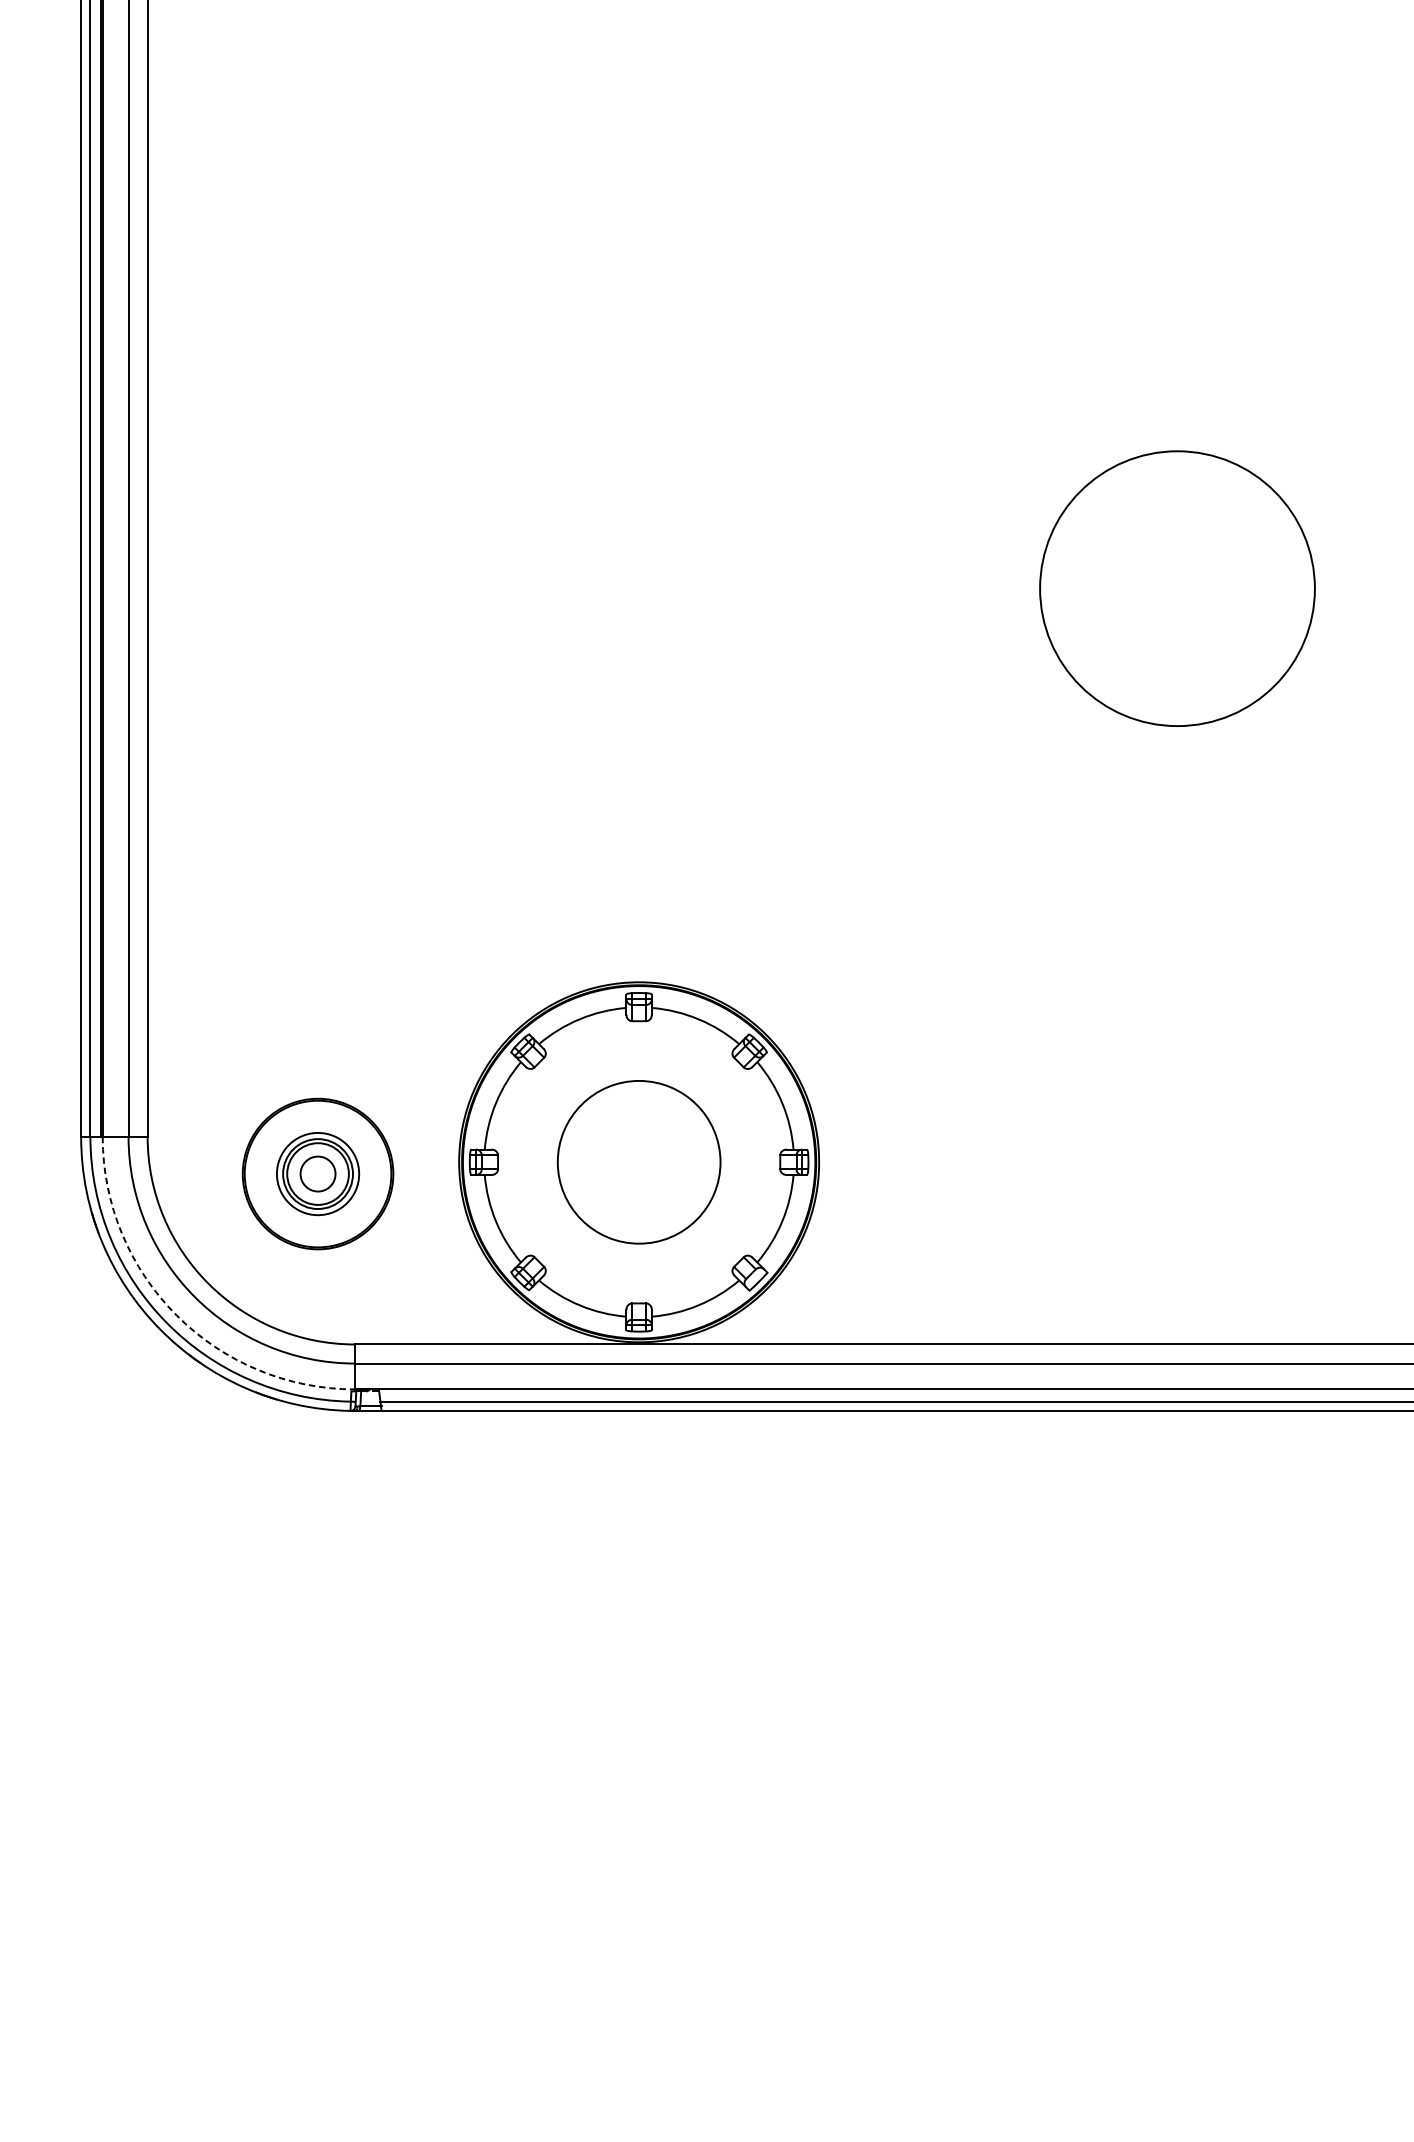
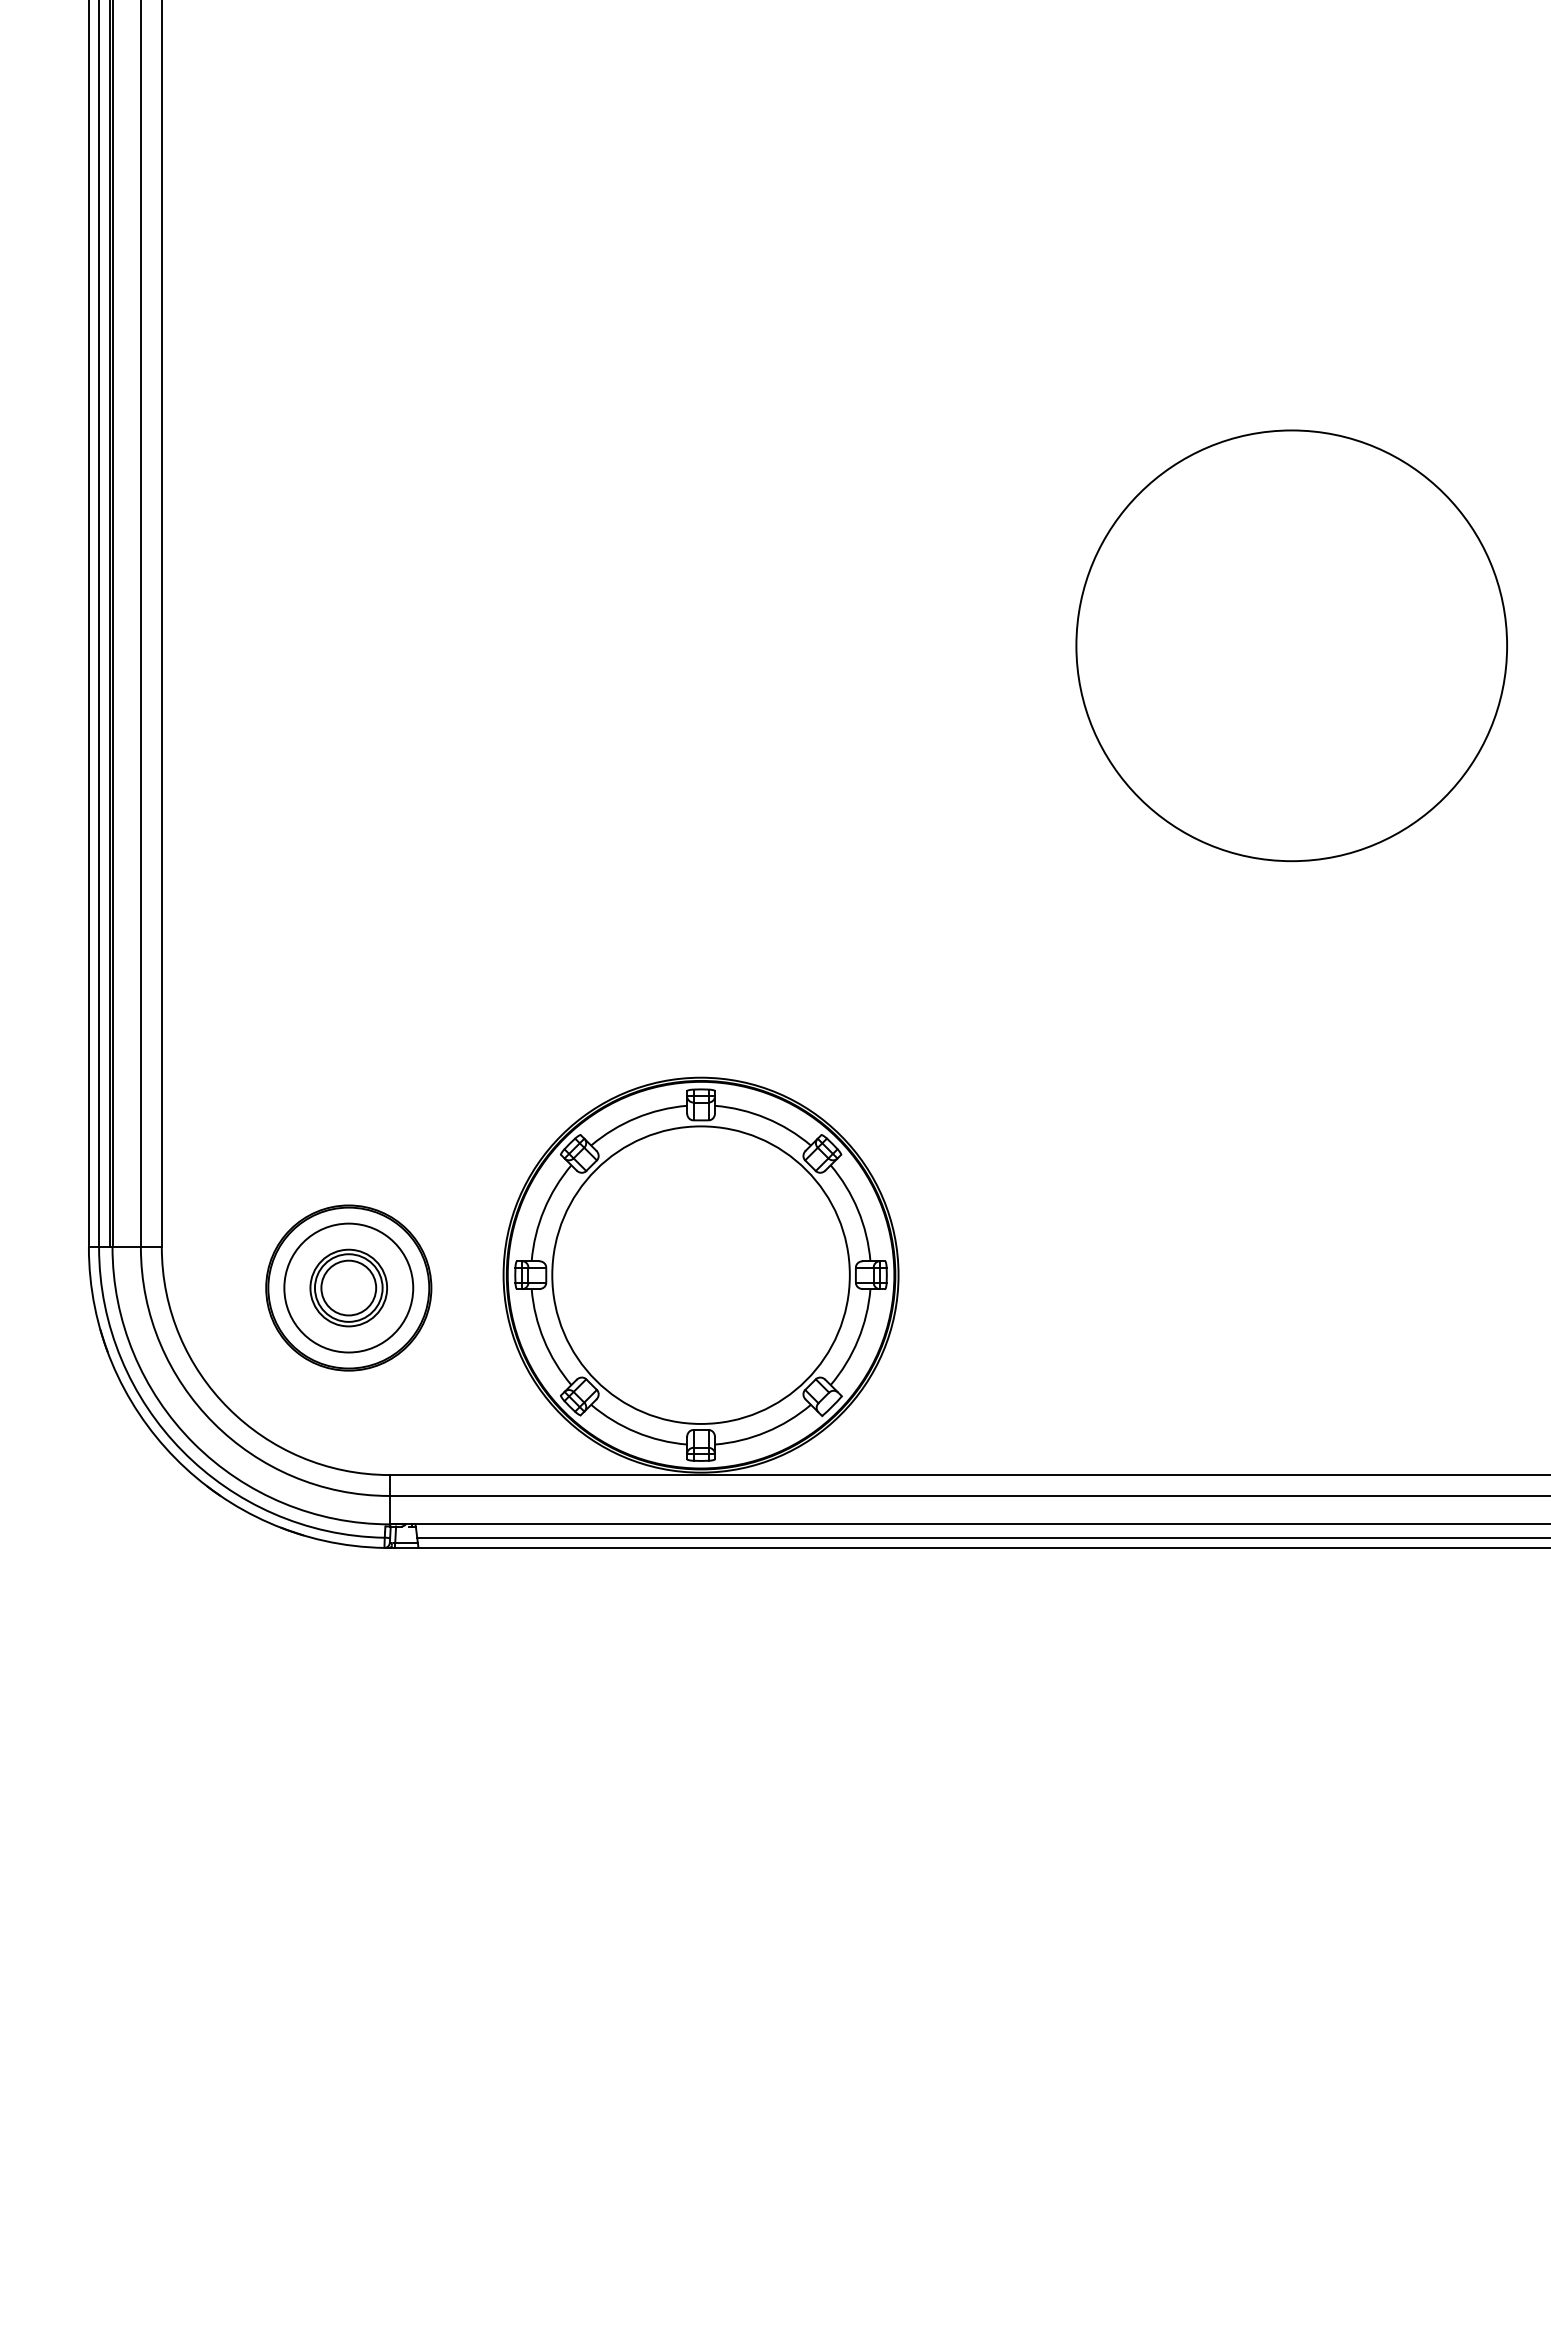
circle: (1177, 588) -> (1291, 645), size x1.43
circle: (638, 1161) -> (700, 1274), size x1.67
circle: (317, 1173) -> (348, 1287), size x1.43
circle: (317, 1173) -> (348, 1287), size x1.43
arc: (176, 1315) -> (193, 1443), dashed -> solid

